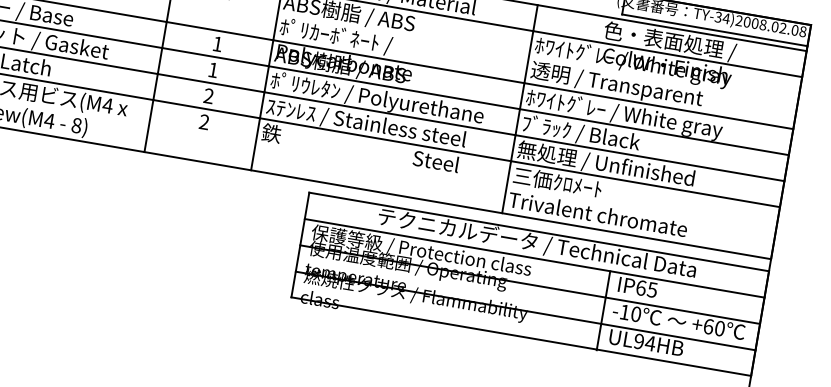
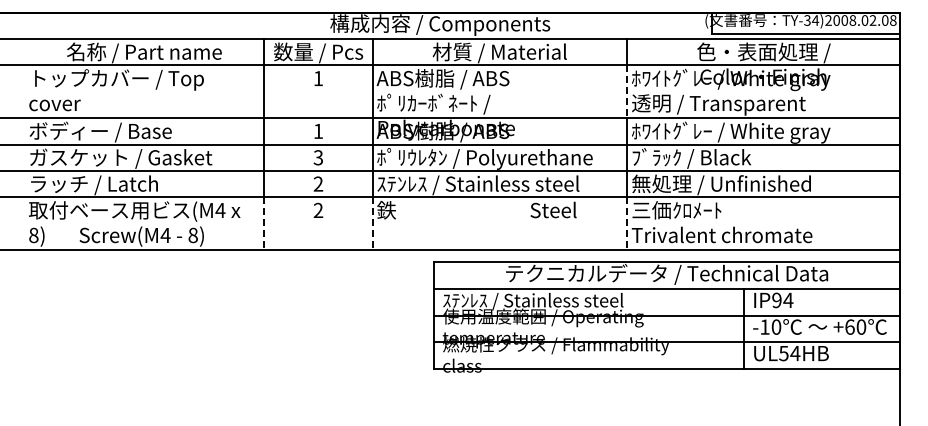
line: (528, 57) -> (627, 92), solid -> dashed
text: (212, 69) -> (317, 157), 1 -> 3
line: (148, 126) -> (264, 224), solid -> dashed
line: (255, 145) -> (372, 224), solid -> dashed
line: (506, 188) -> (627, 224), solid -> dashed
text: (421, 251) -> (554, 301), 保護等級 / Protection class -> ｽﾃﾝﾚｽ / Stainless steel
text: (646, 289) -> (782, 300), IP65 -> IP94
text: (638, 341) -> (783, 353), UL94HB -> UL54HB

